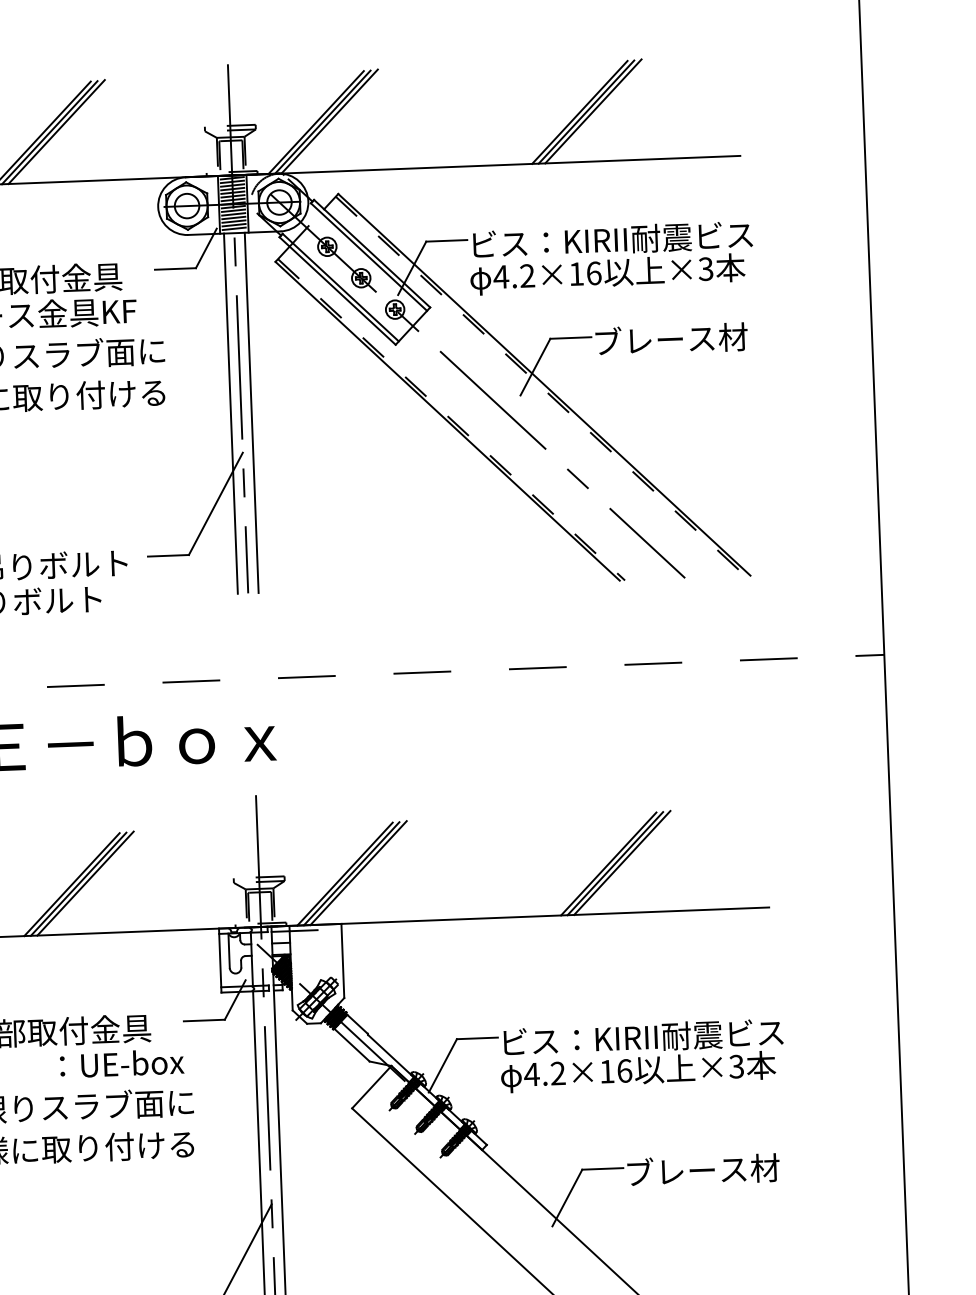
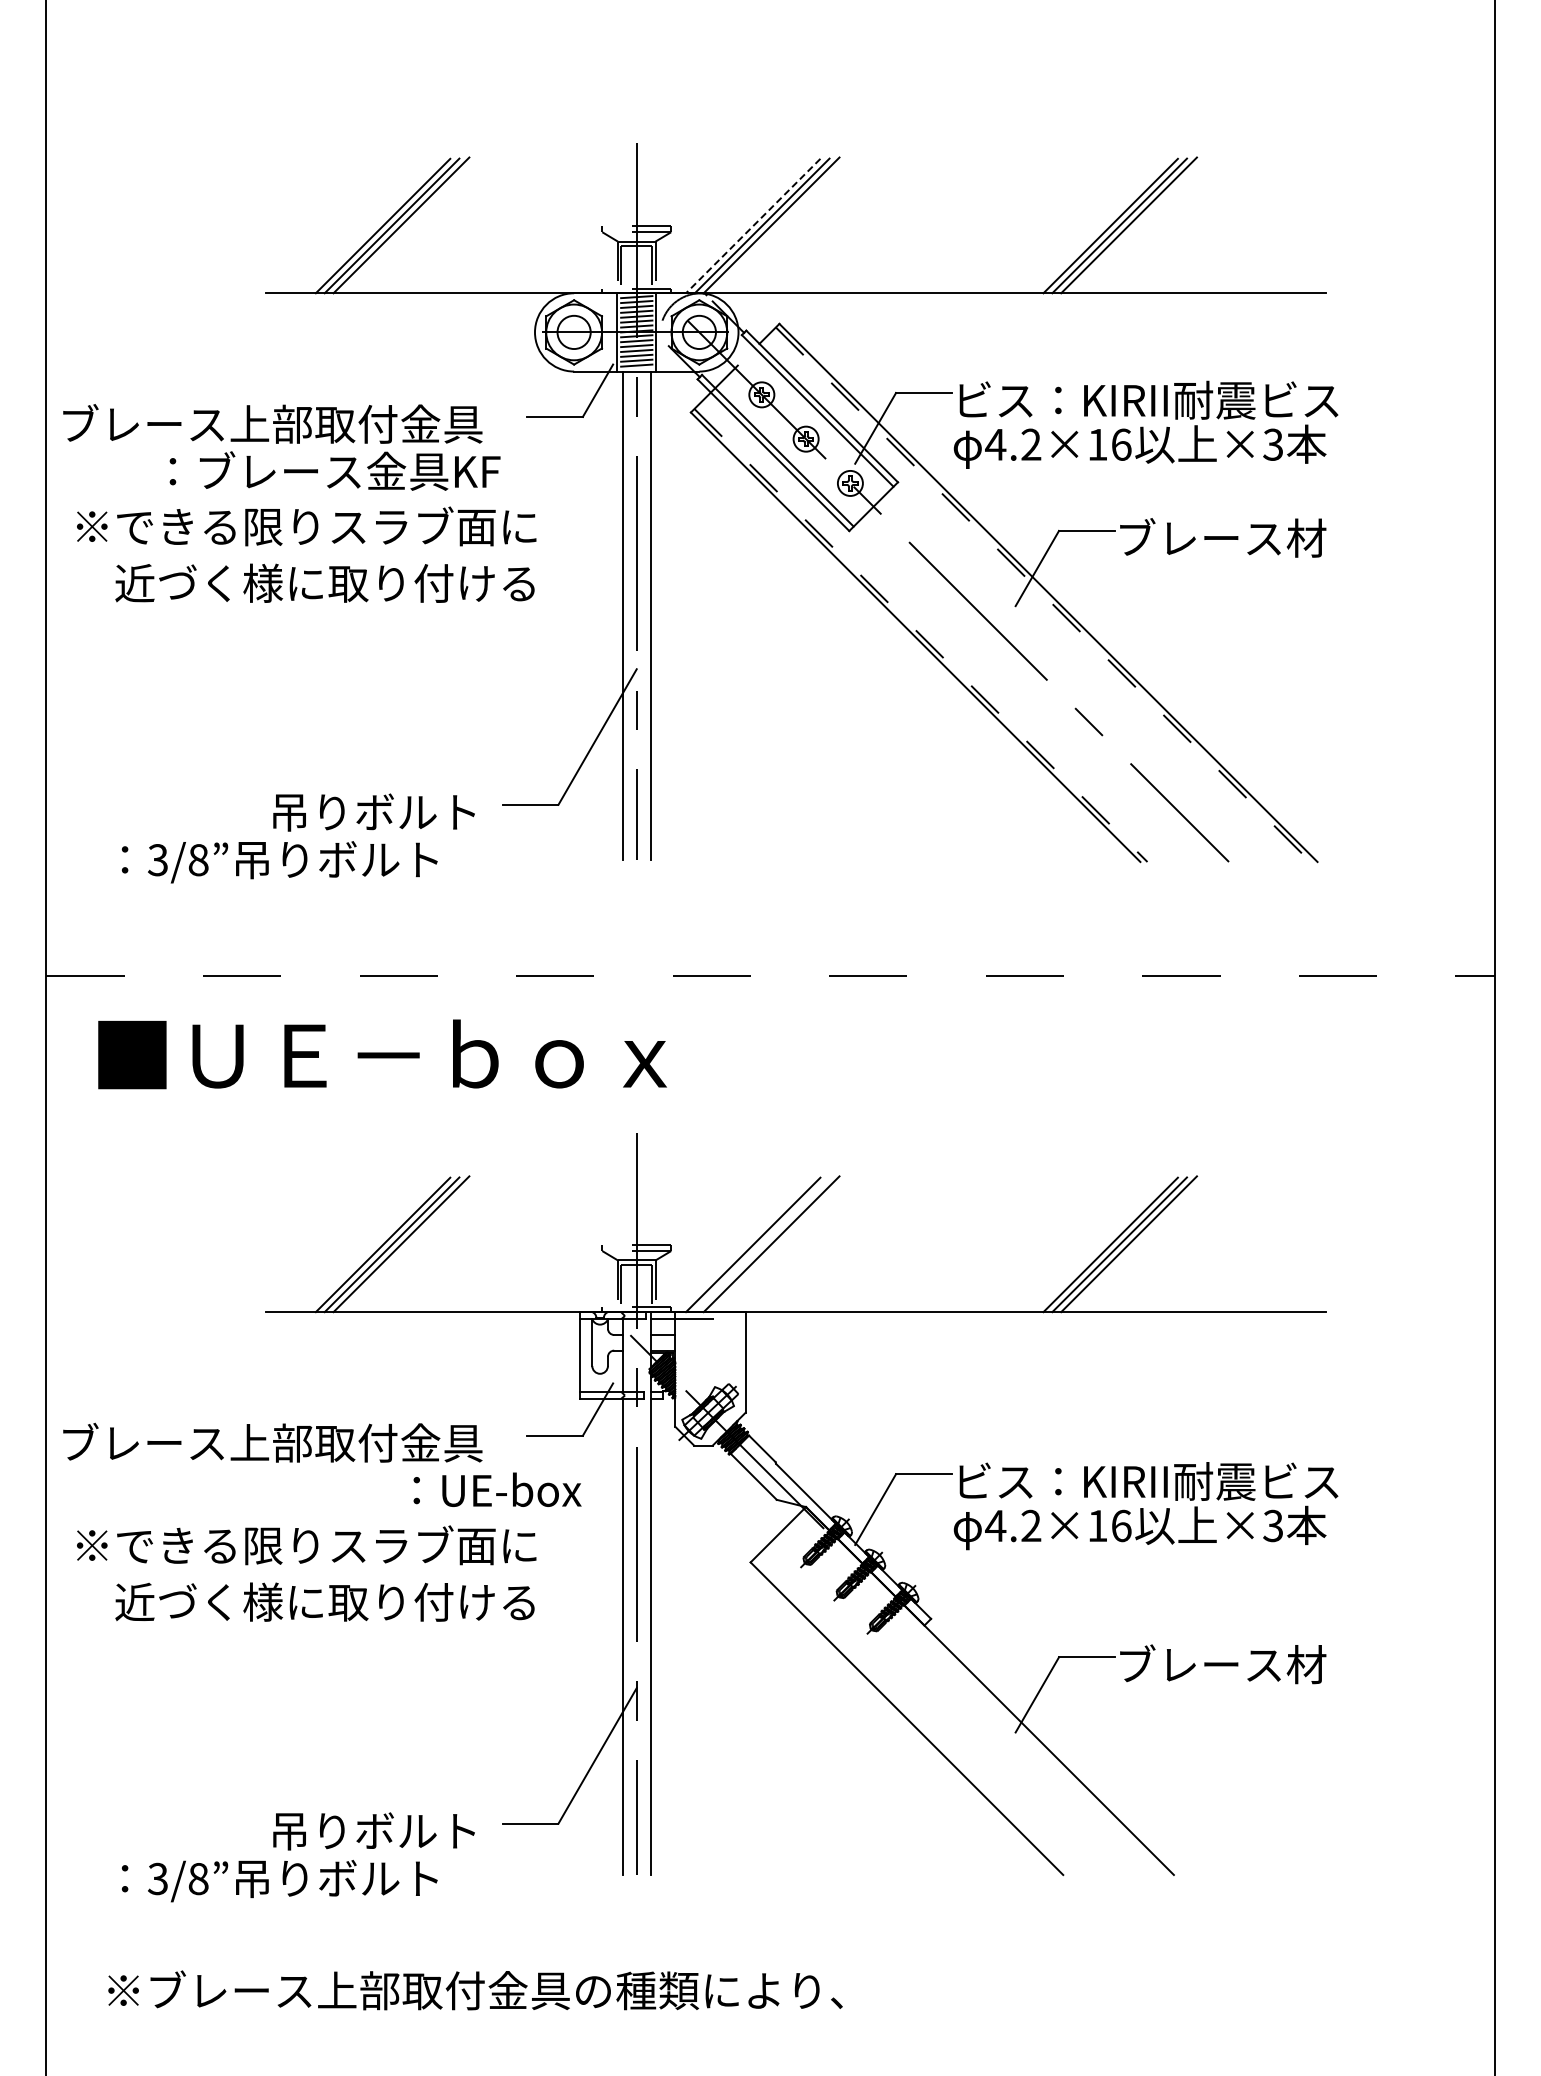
line: (315, 122) -> (752, 226), solid -> dashed
line: (351, 873) -> (761, 1244), removed
text: (122, 1063) -> (497, 1489), moved

